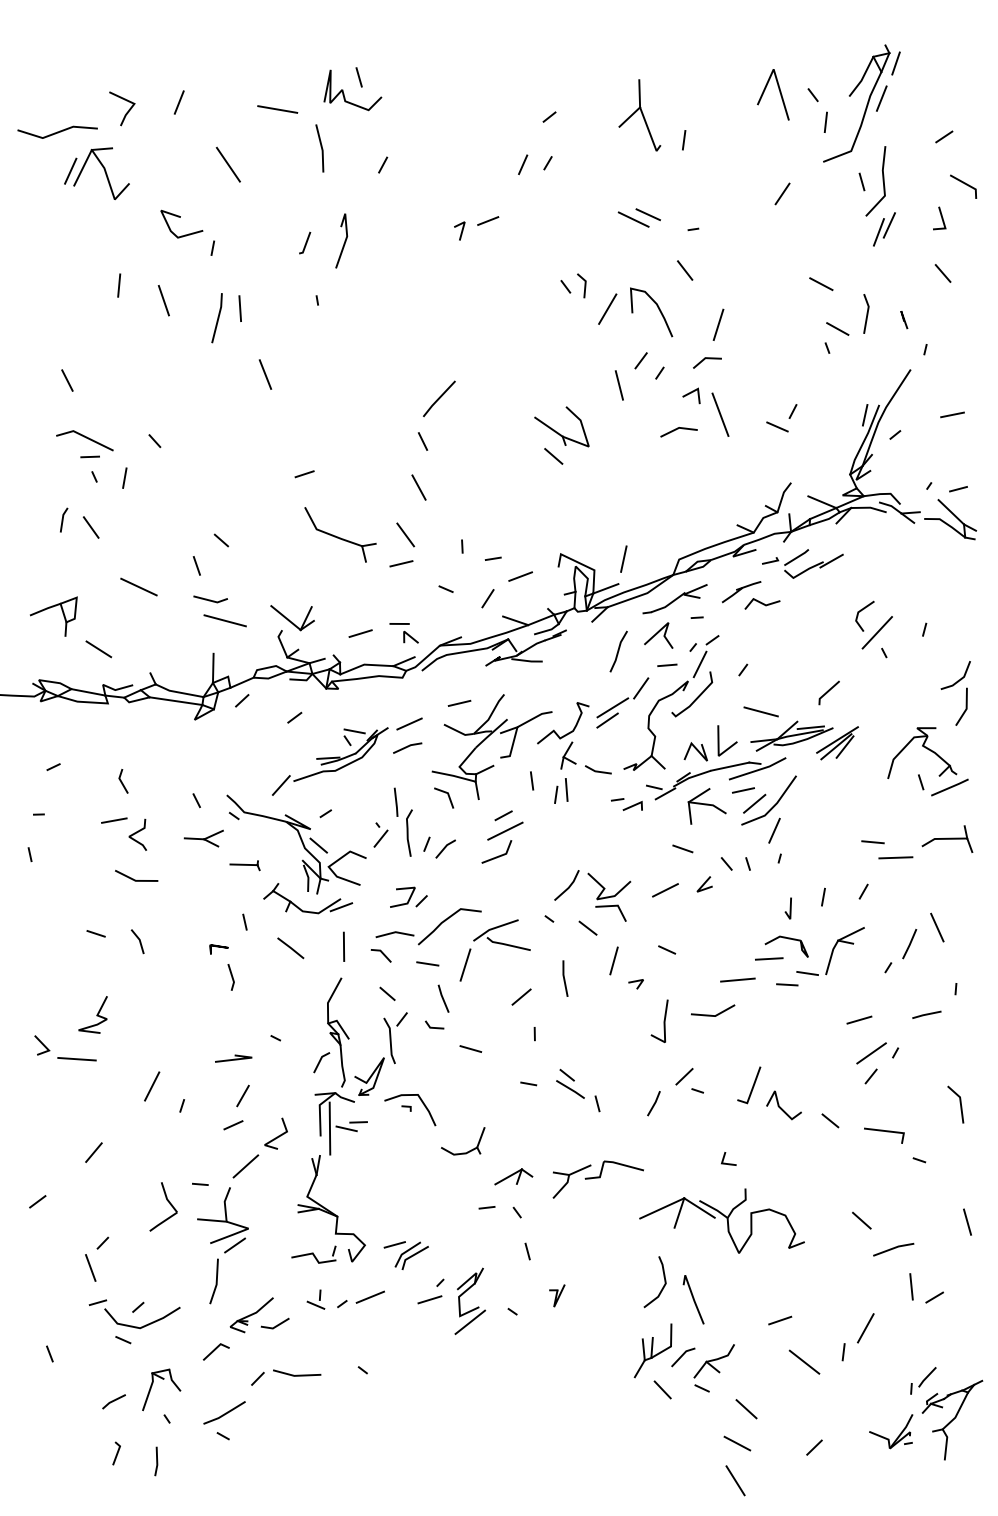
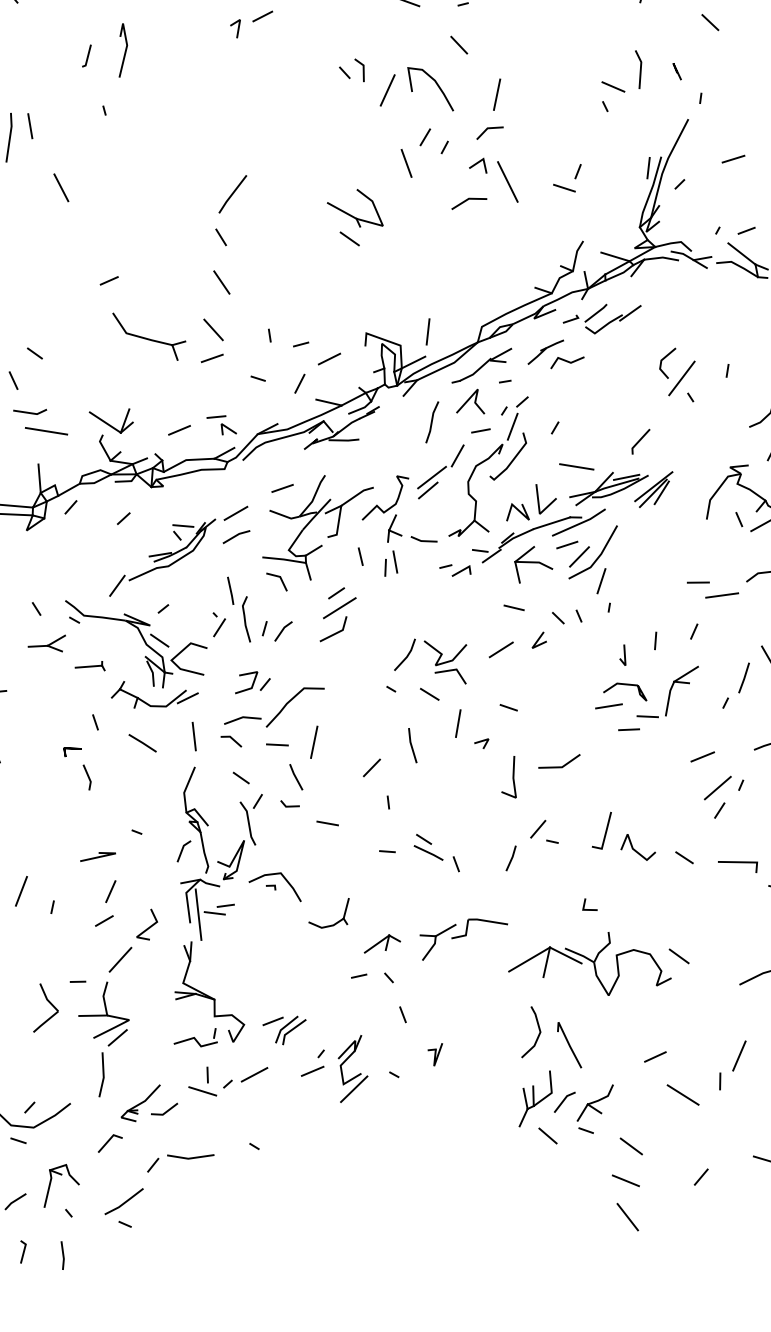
line: (821, 284) -> (593, 45), removed
part: (500, 927) -> (344, 702), removed
line: (737, 979) -> (580, 729), removed
line: (861, 1220) -> (678, 956), moved
part: (315, 1299) -> (201, 1082), size x1.6

